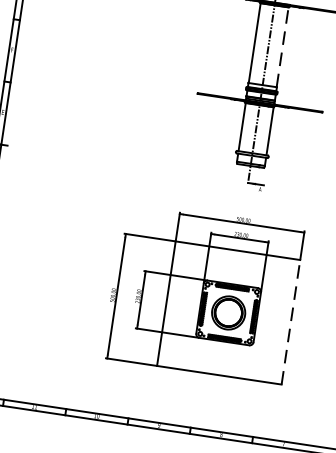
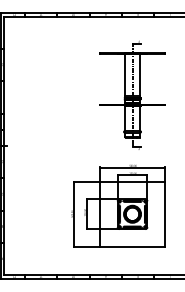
line: (281, 47) -> (139, 75), dashed -> solid
line: (290, 320) -> (164, 213), dashed -> solid

